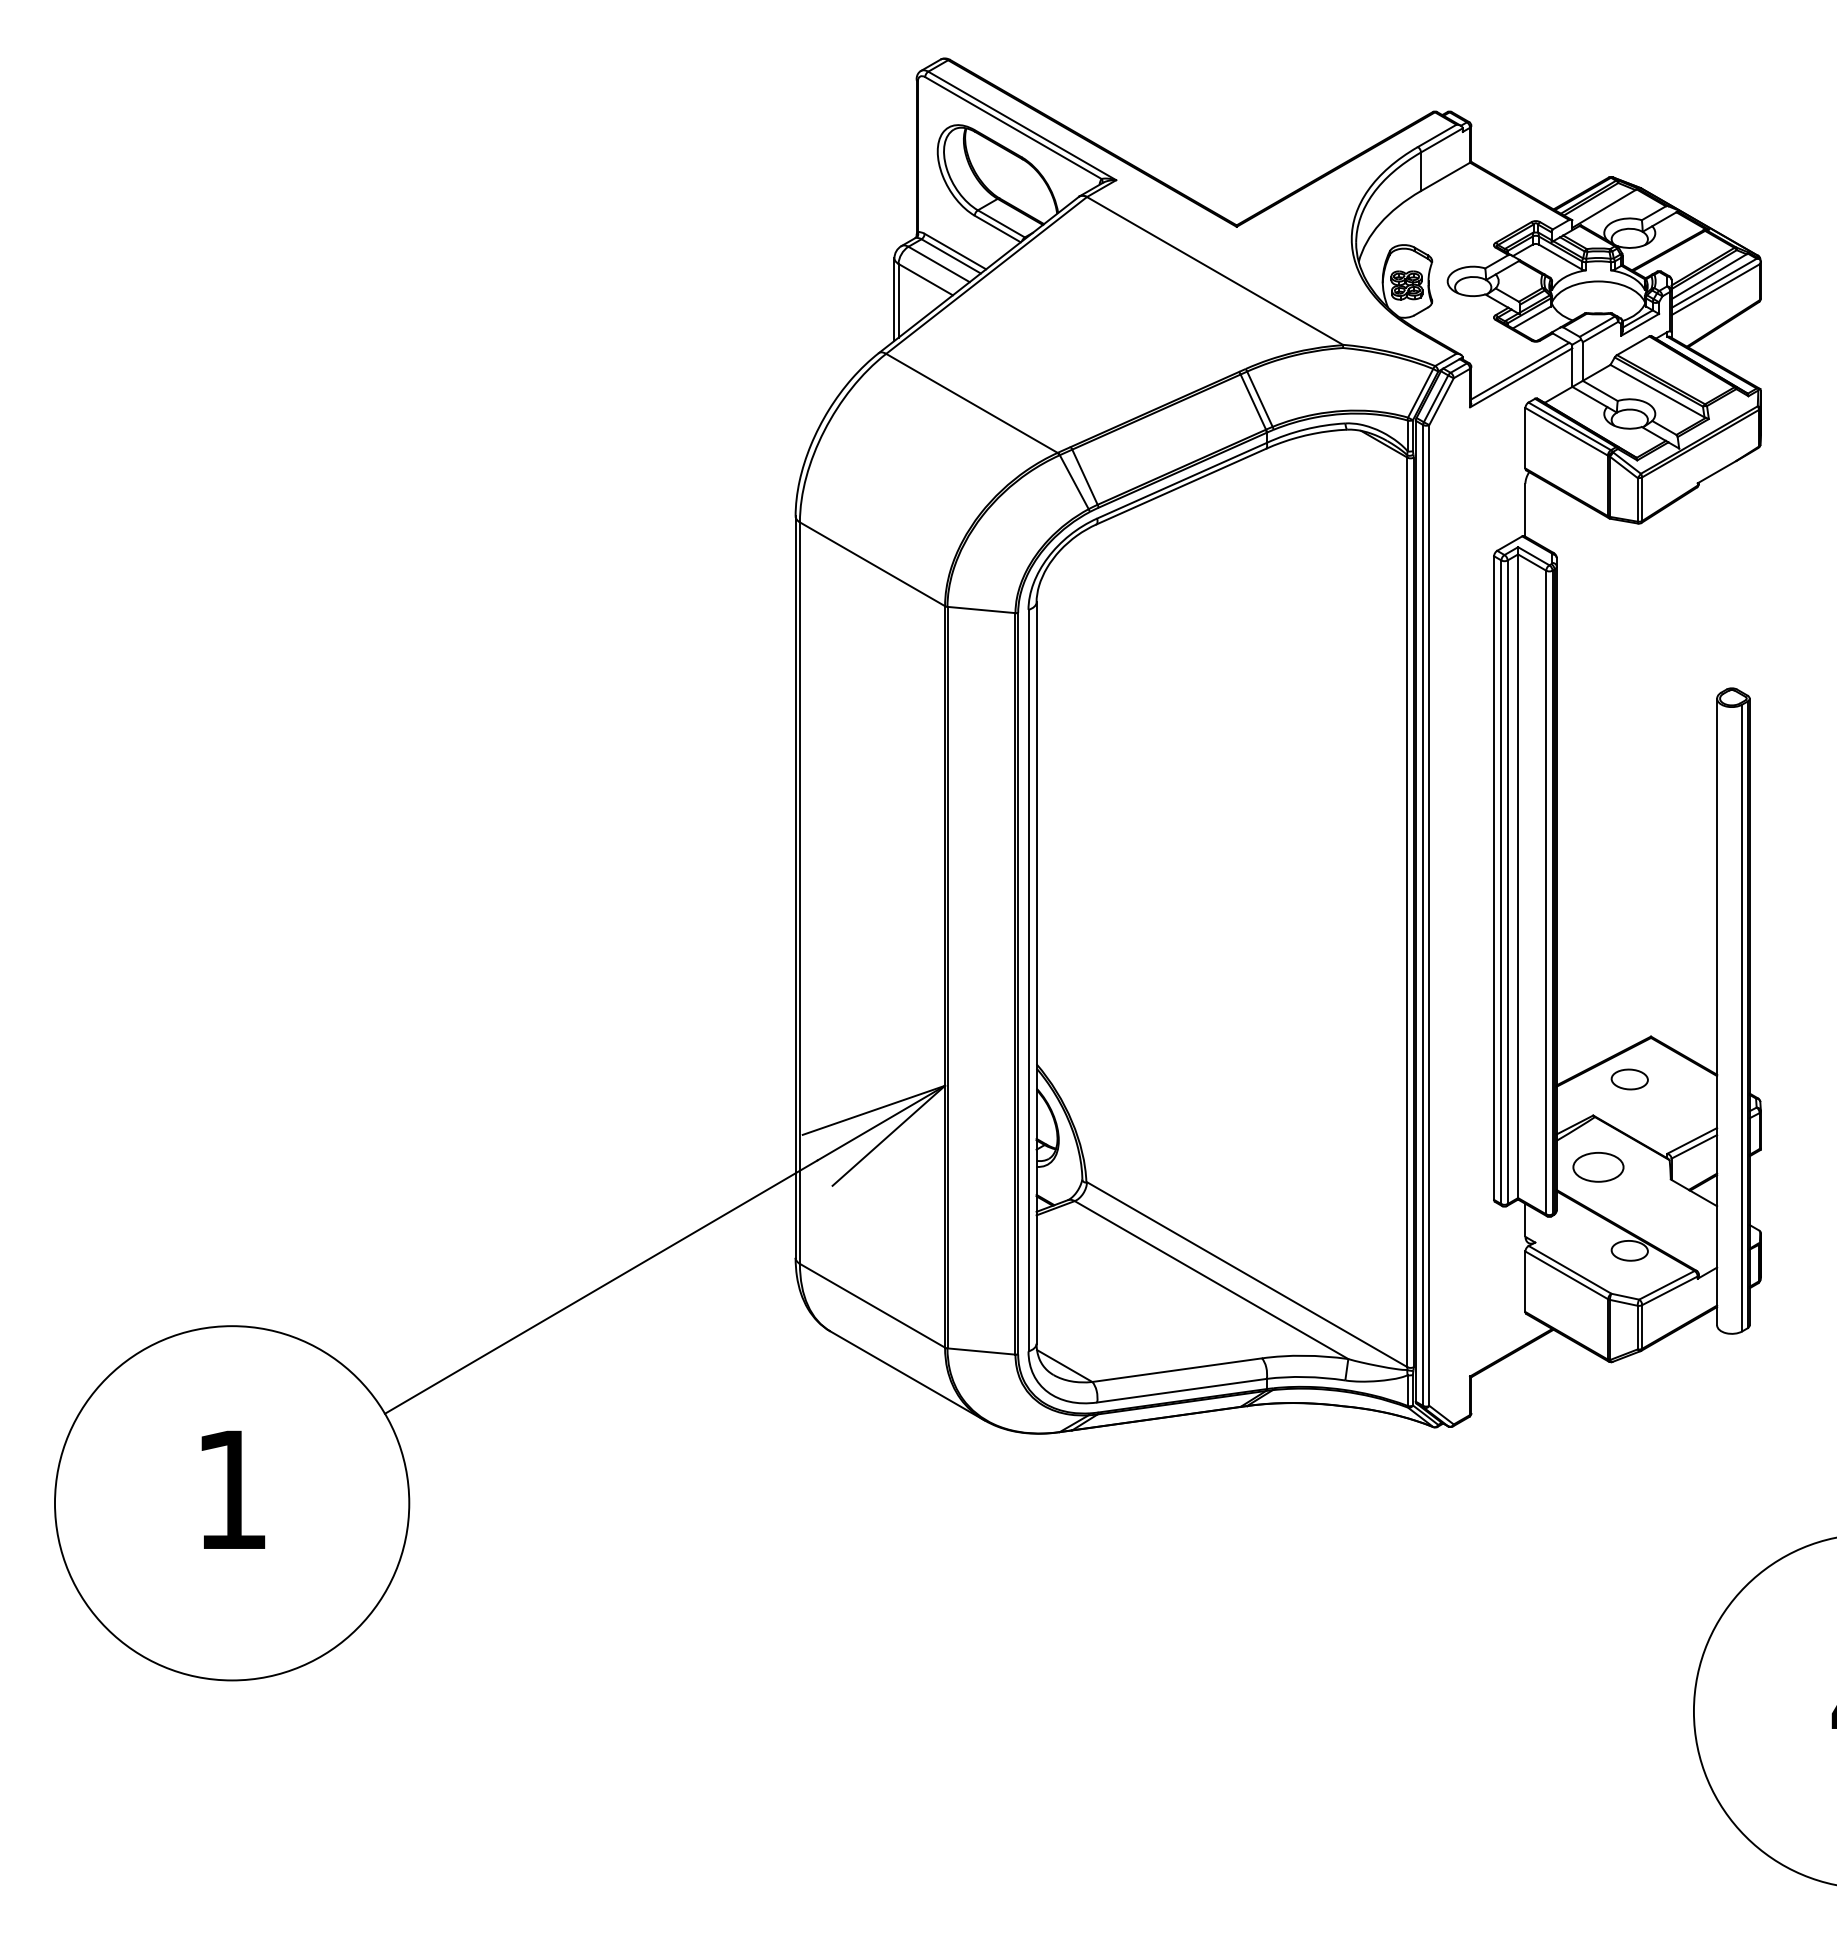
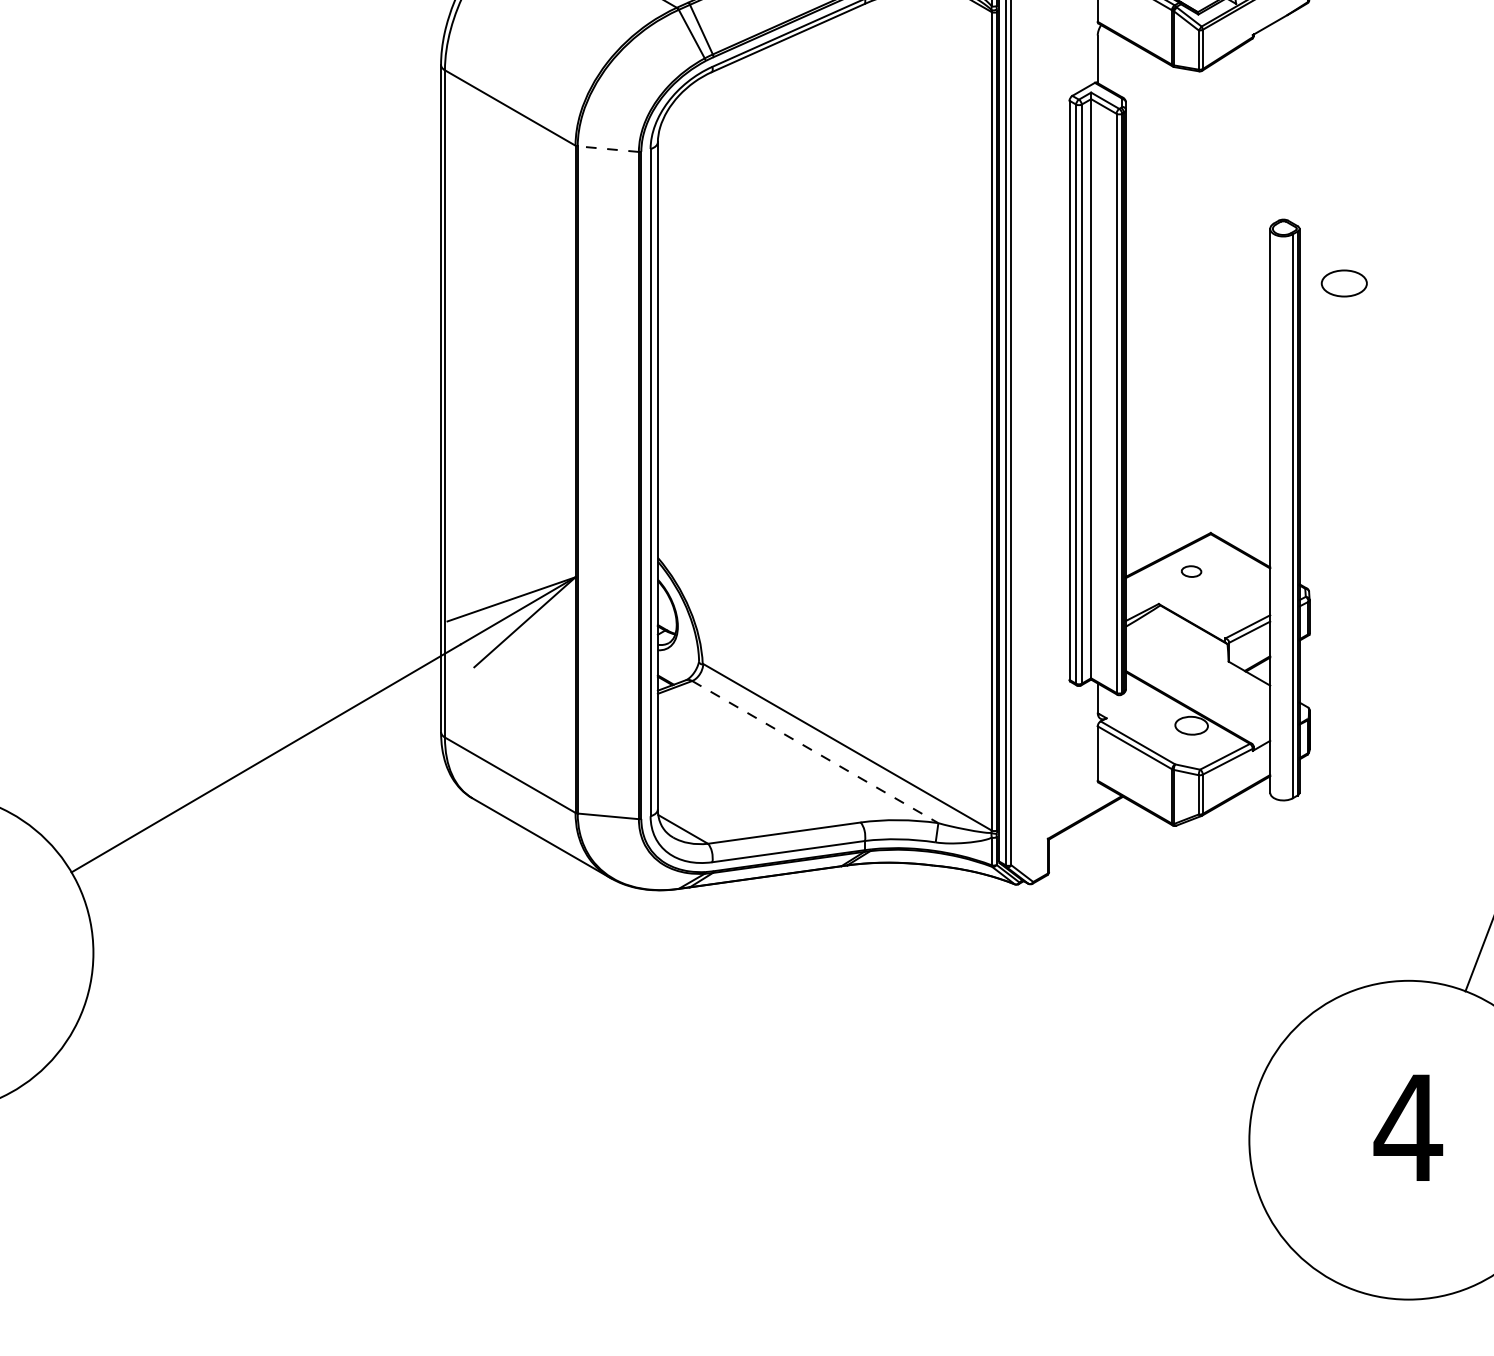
line: (981, 609) -> (608, 148), solid -> dashed
part: (1629, 1079) -> (1191, 571), size x0.6
part: (1598, 1167) -> (1344, 283), moved
line: (1211, 1280) -> (815, 752), solid -> dashed

